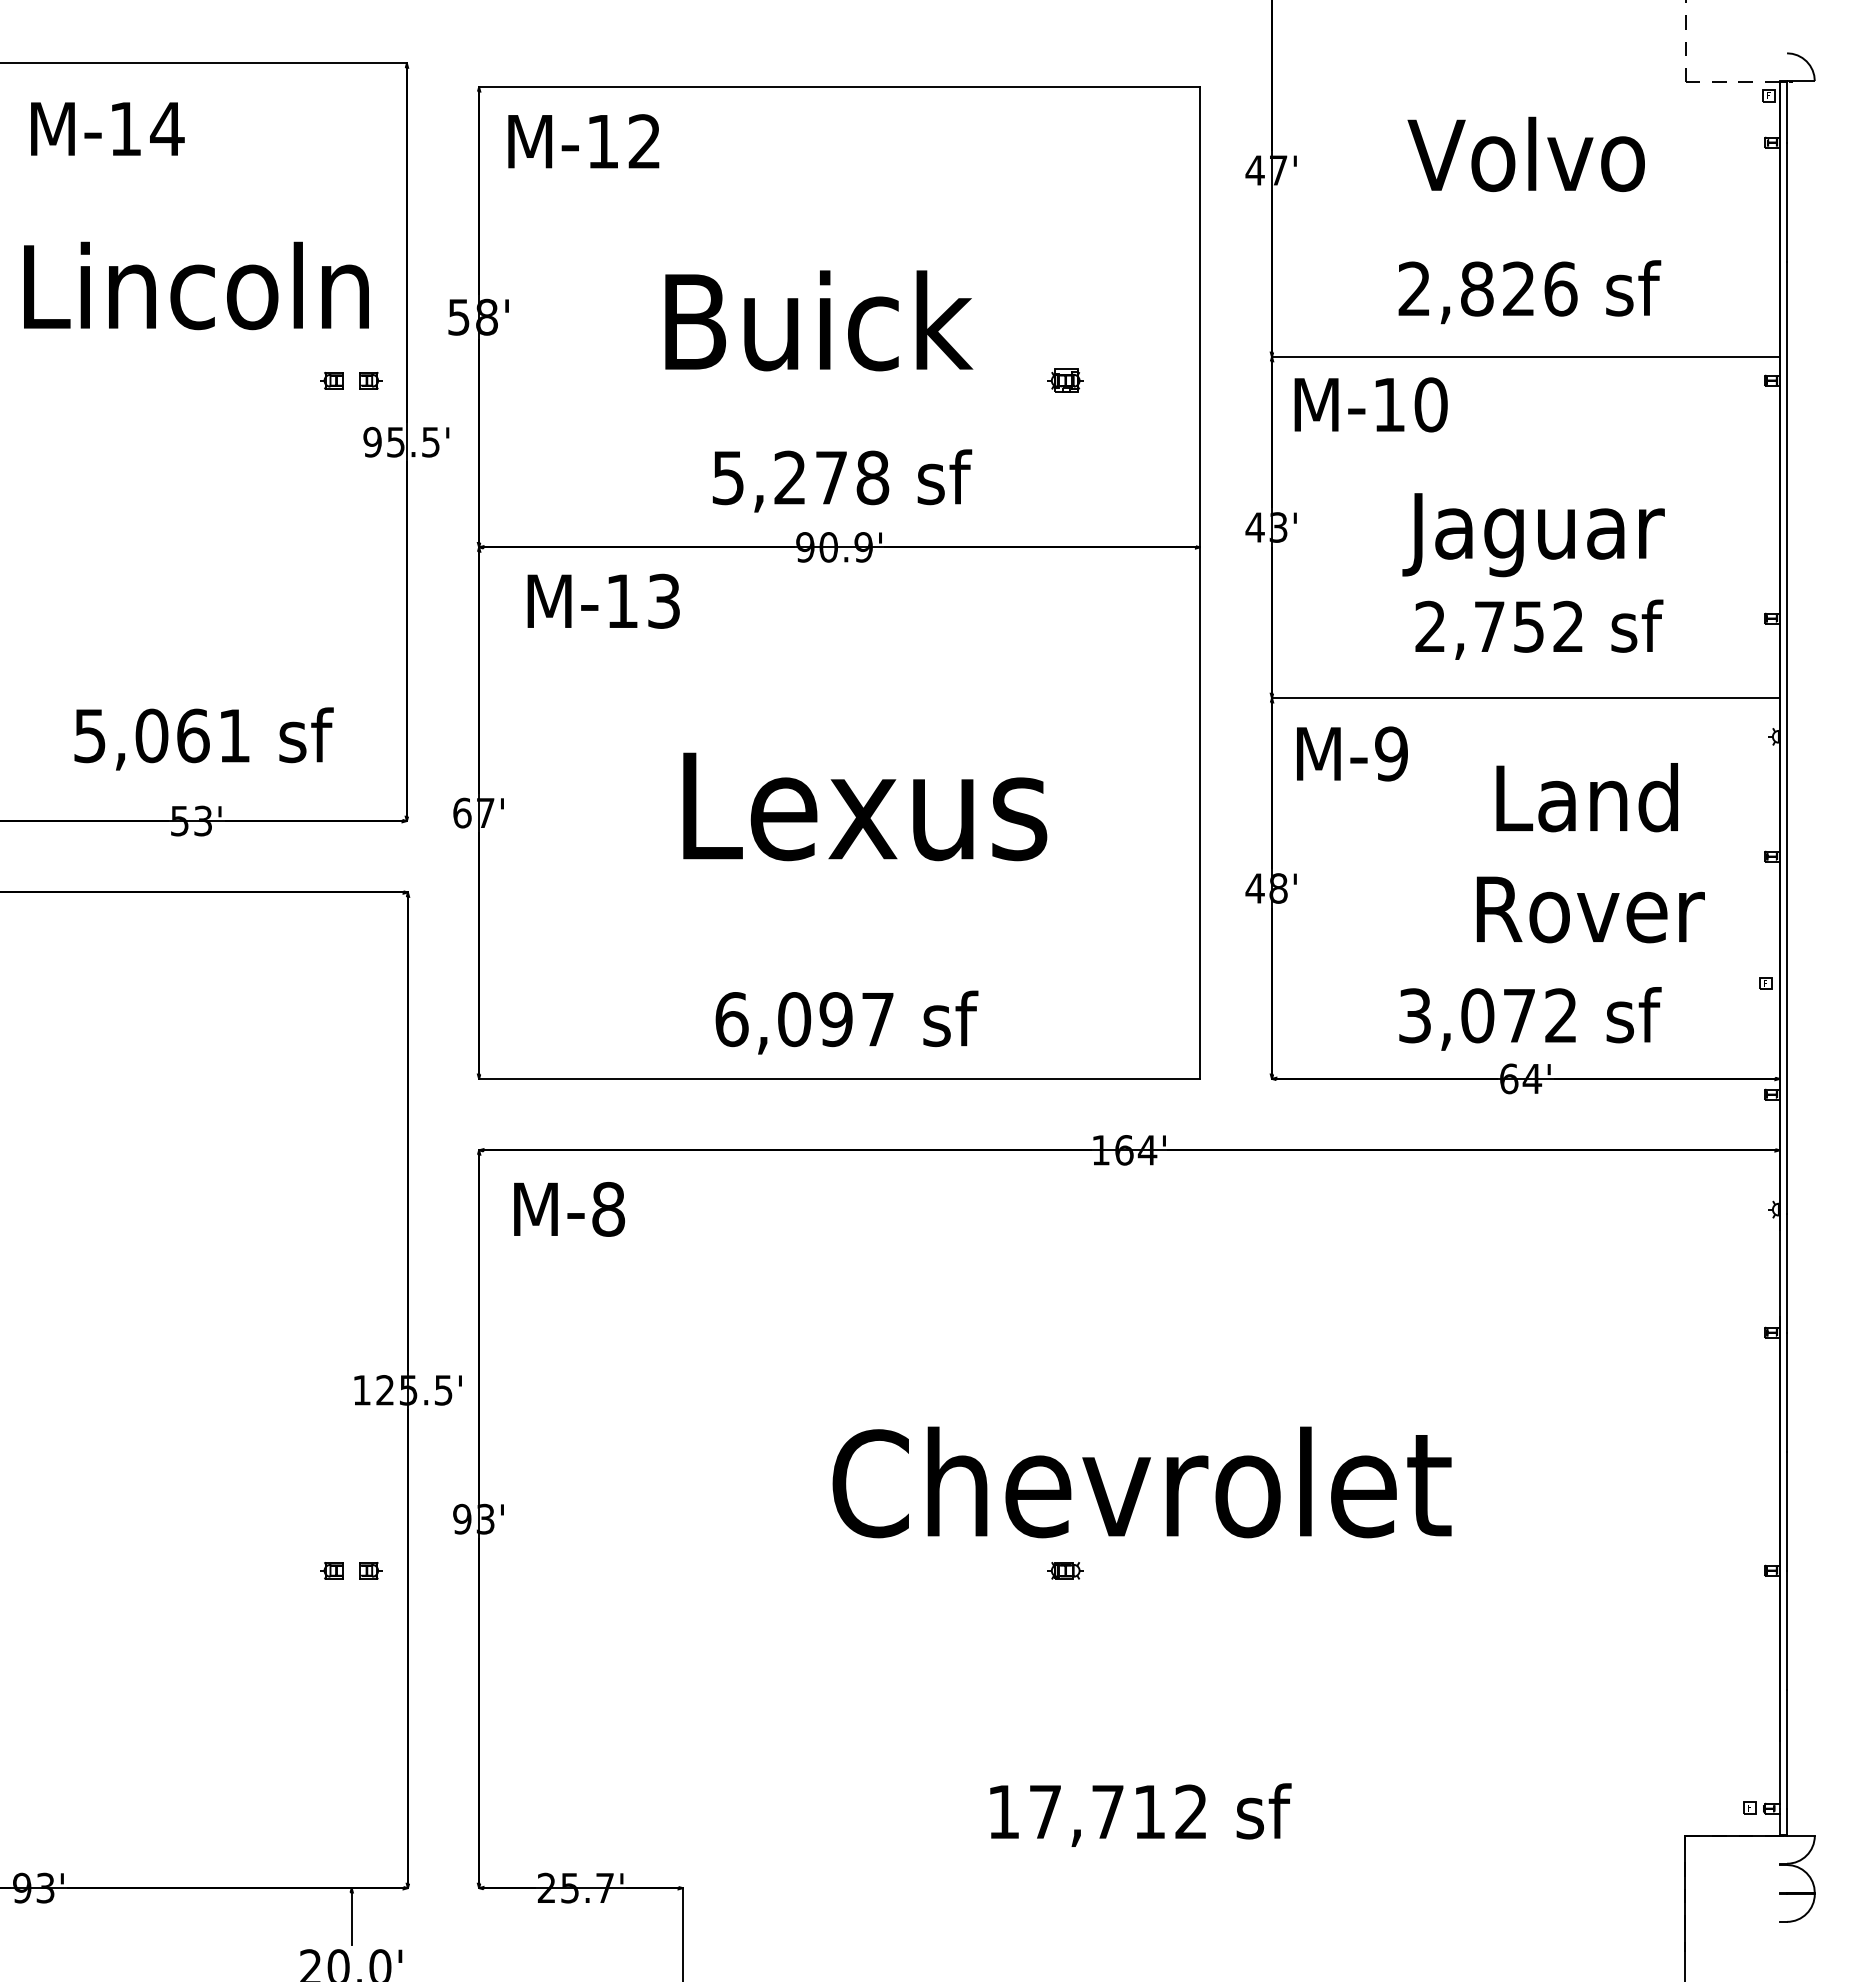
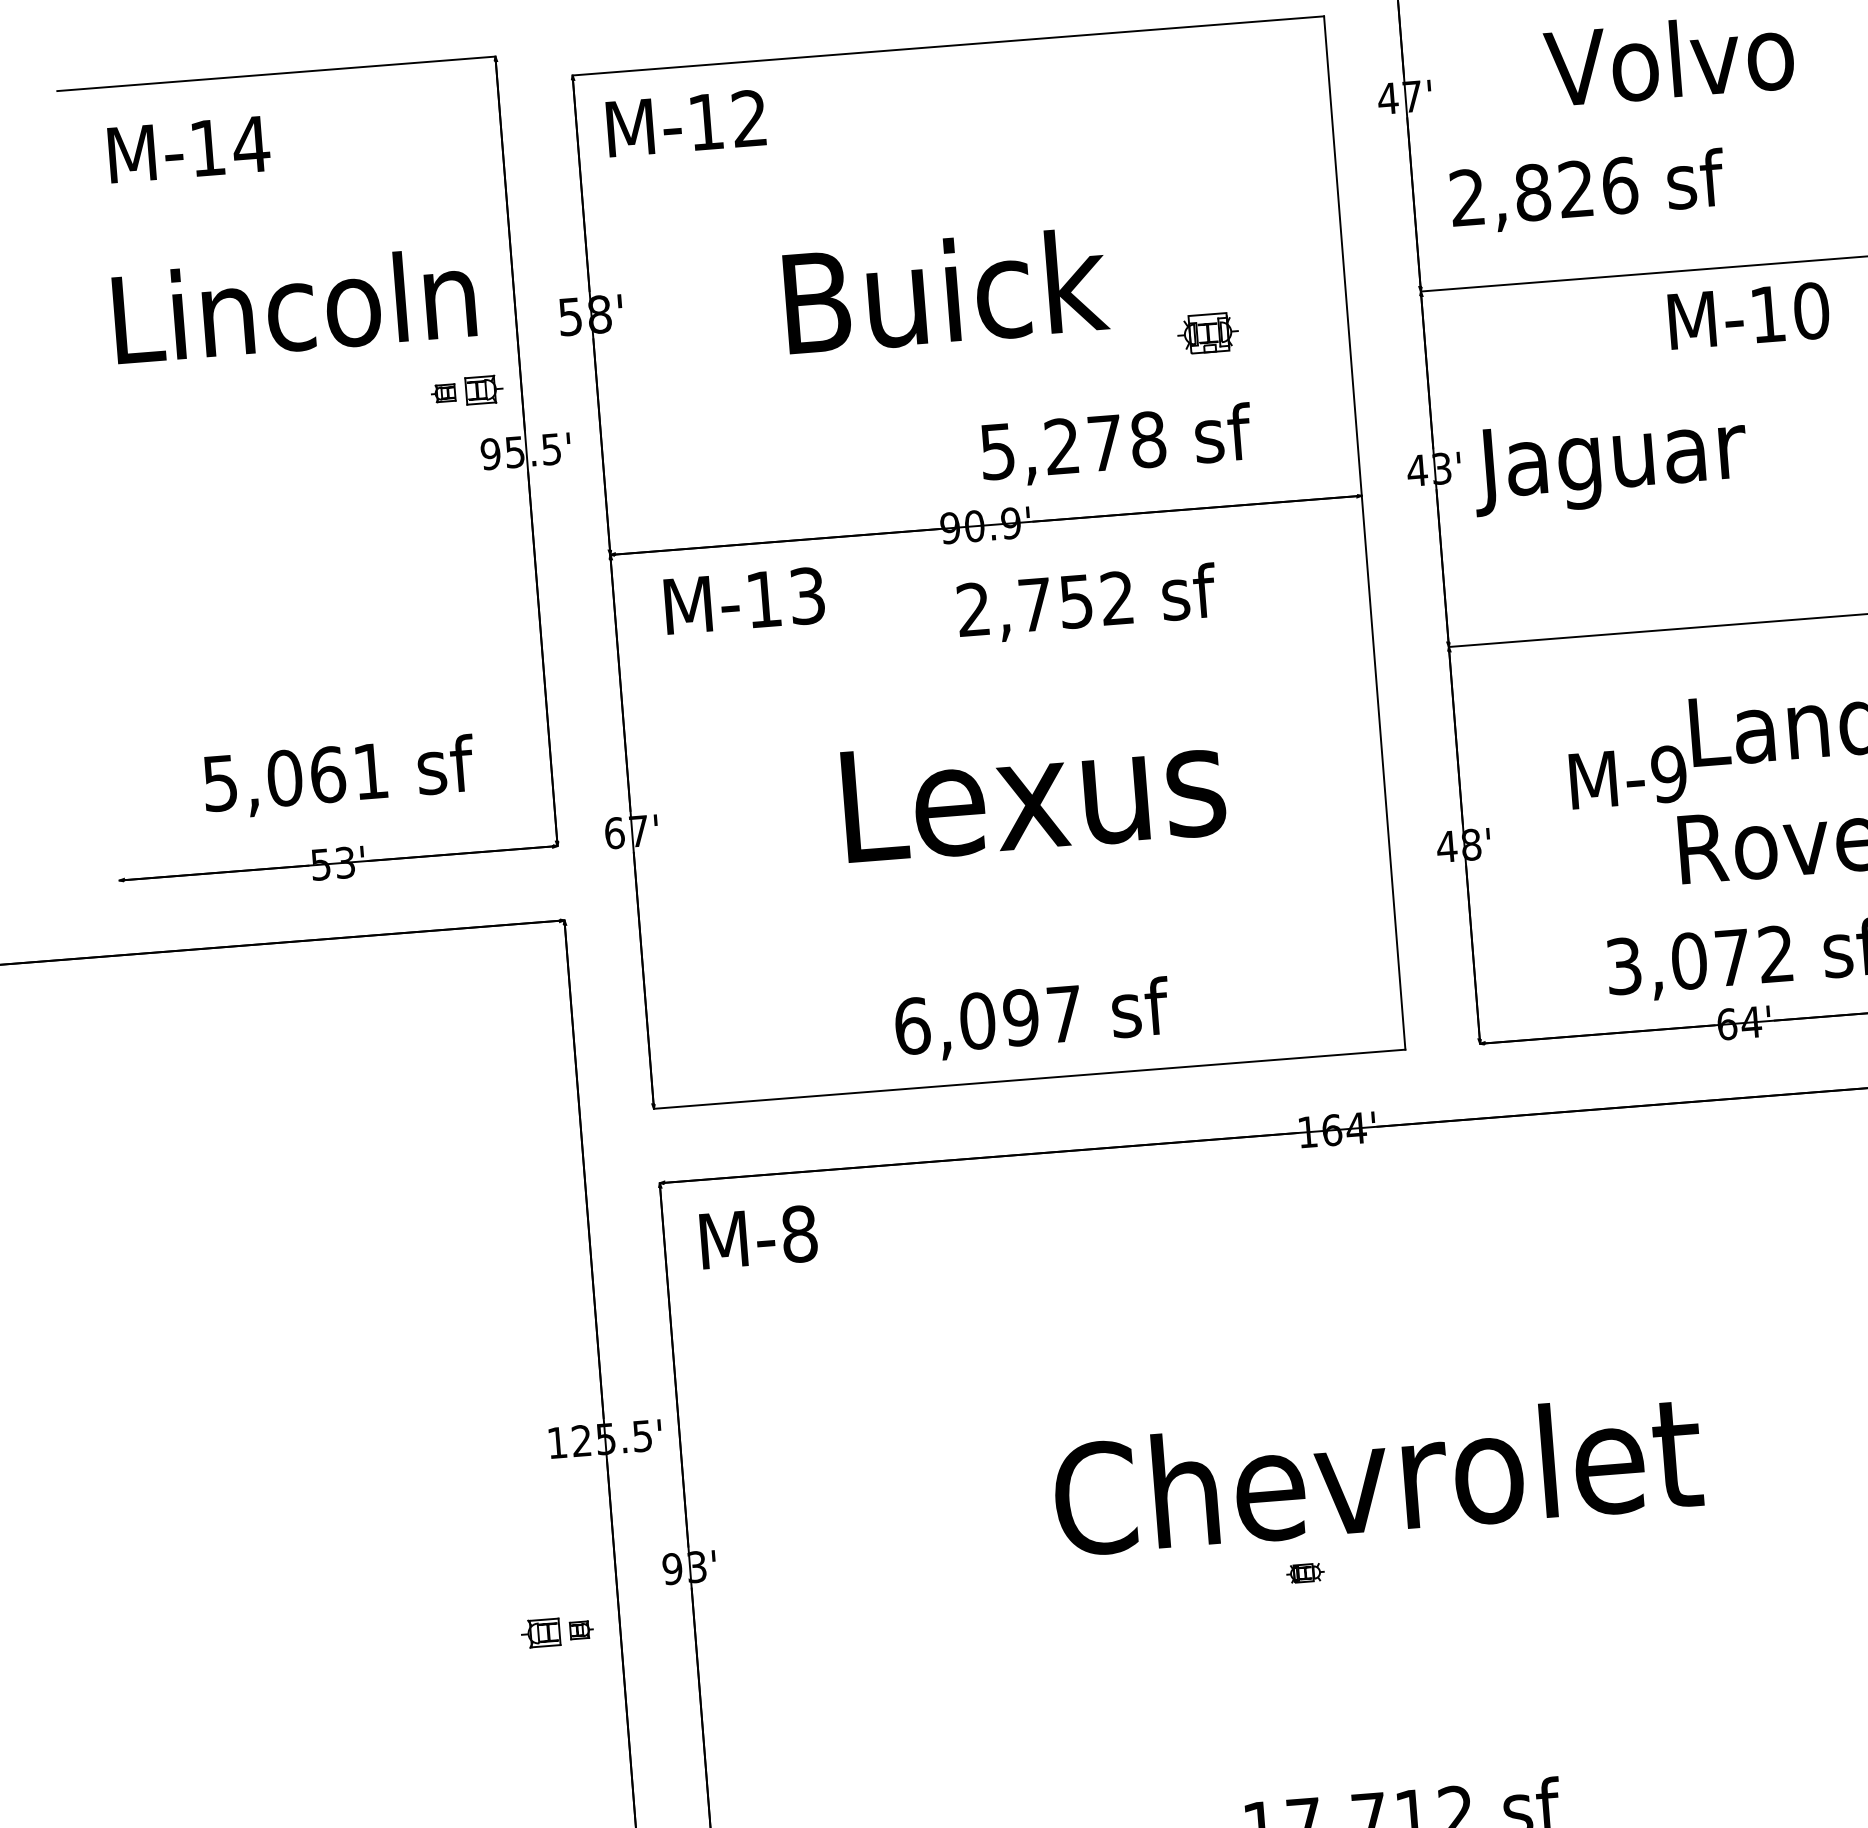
text: (1529, 292) -> (1587, 191), moved
part: (370, 380) -> (483, 389), size x1.6
part: (1065, 380) -> (1207, 332), size x1.6
text: (1370, 404) -> (1748, 315), moved
text: (842, 480) -> (1116, 444), moved
text: (1533, 535) -> (1610, 463), moved
text: (1539, 629) -> (1087, 603), moved
text: (1352, 753) -> (1628, 776), moved
part: (331, 1570) -> (540, 1633), size x1.6

